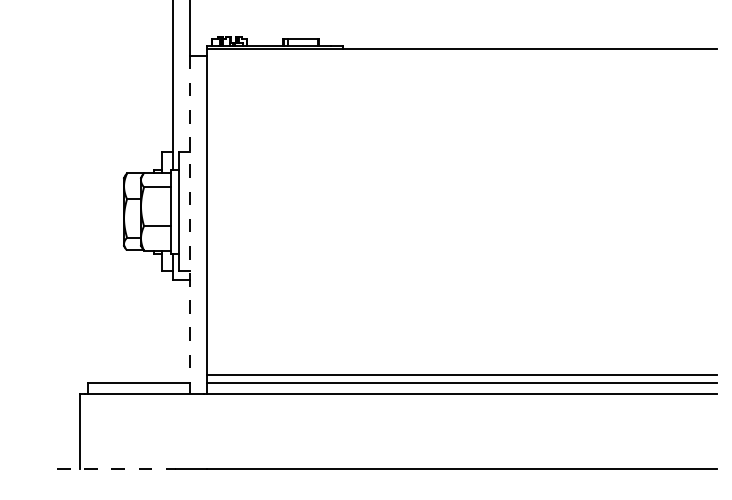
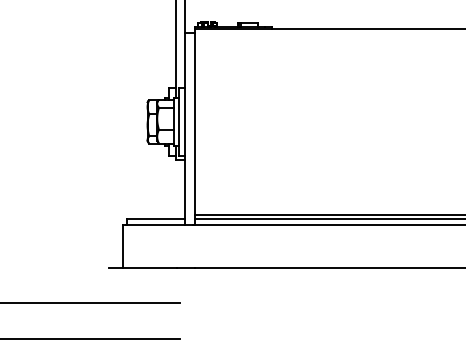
line: (190, 225) -> (185, 129), dashed -> solid
line: (116, 468) -> (143, 267), dashed -> solid

